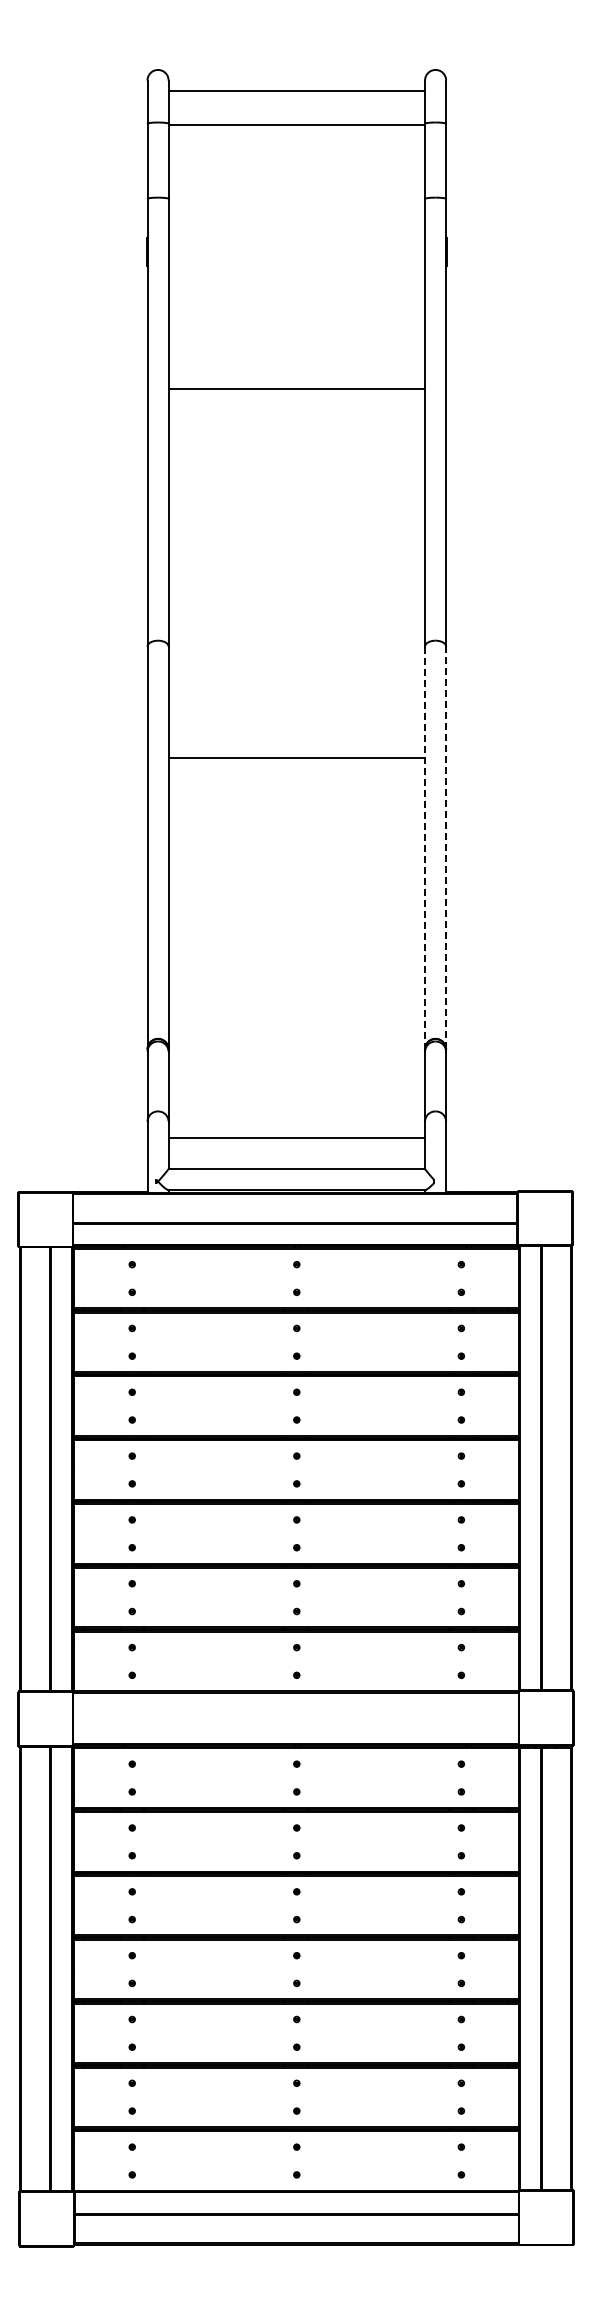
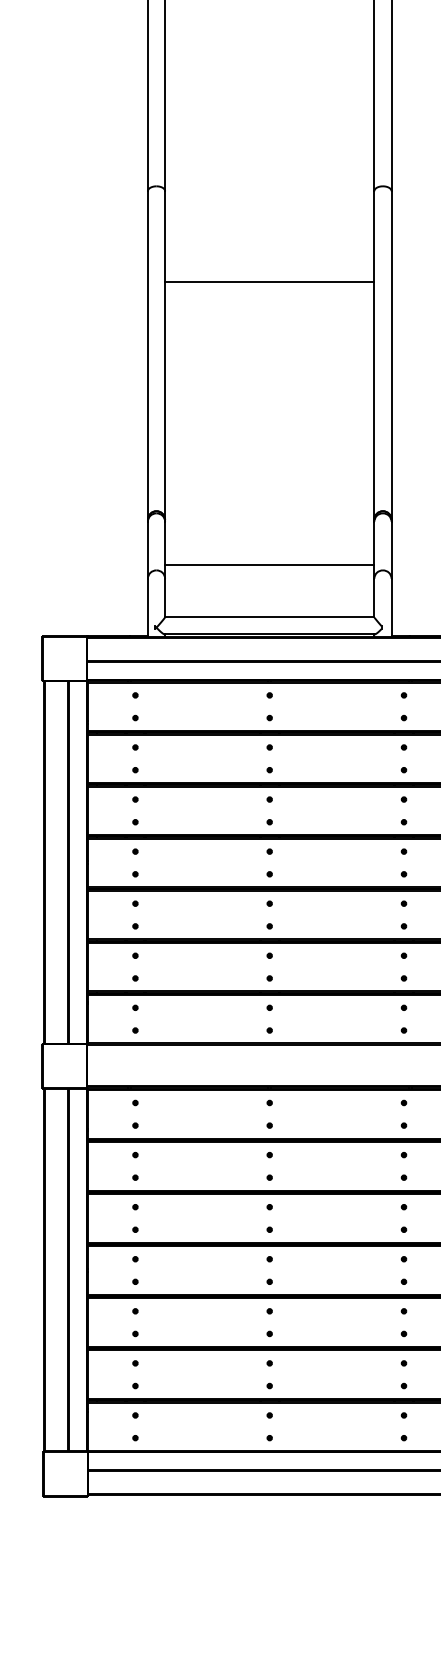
line: (446, 847) -> (391, 355), dashed -> solid
line: (425, 848) -> (374, 355), dashed -> solid
line: (296, 1138) -> (269, 564), moved

